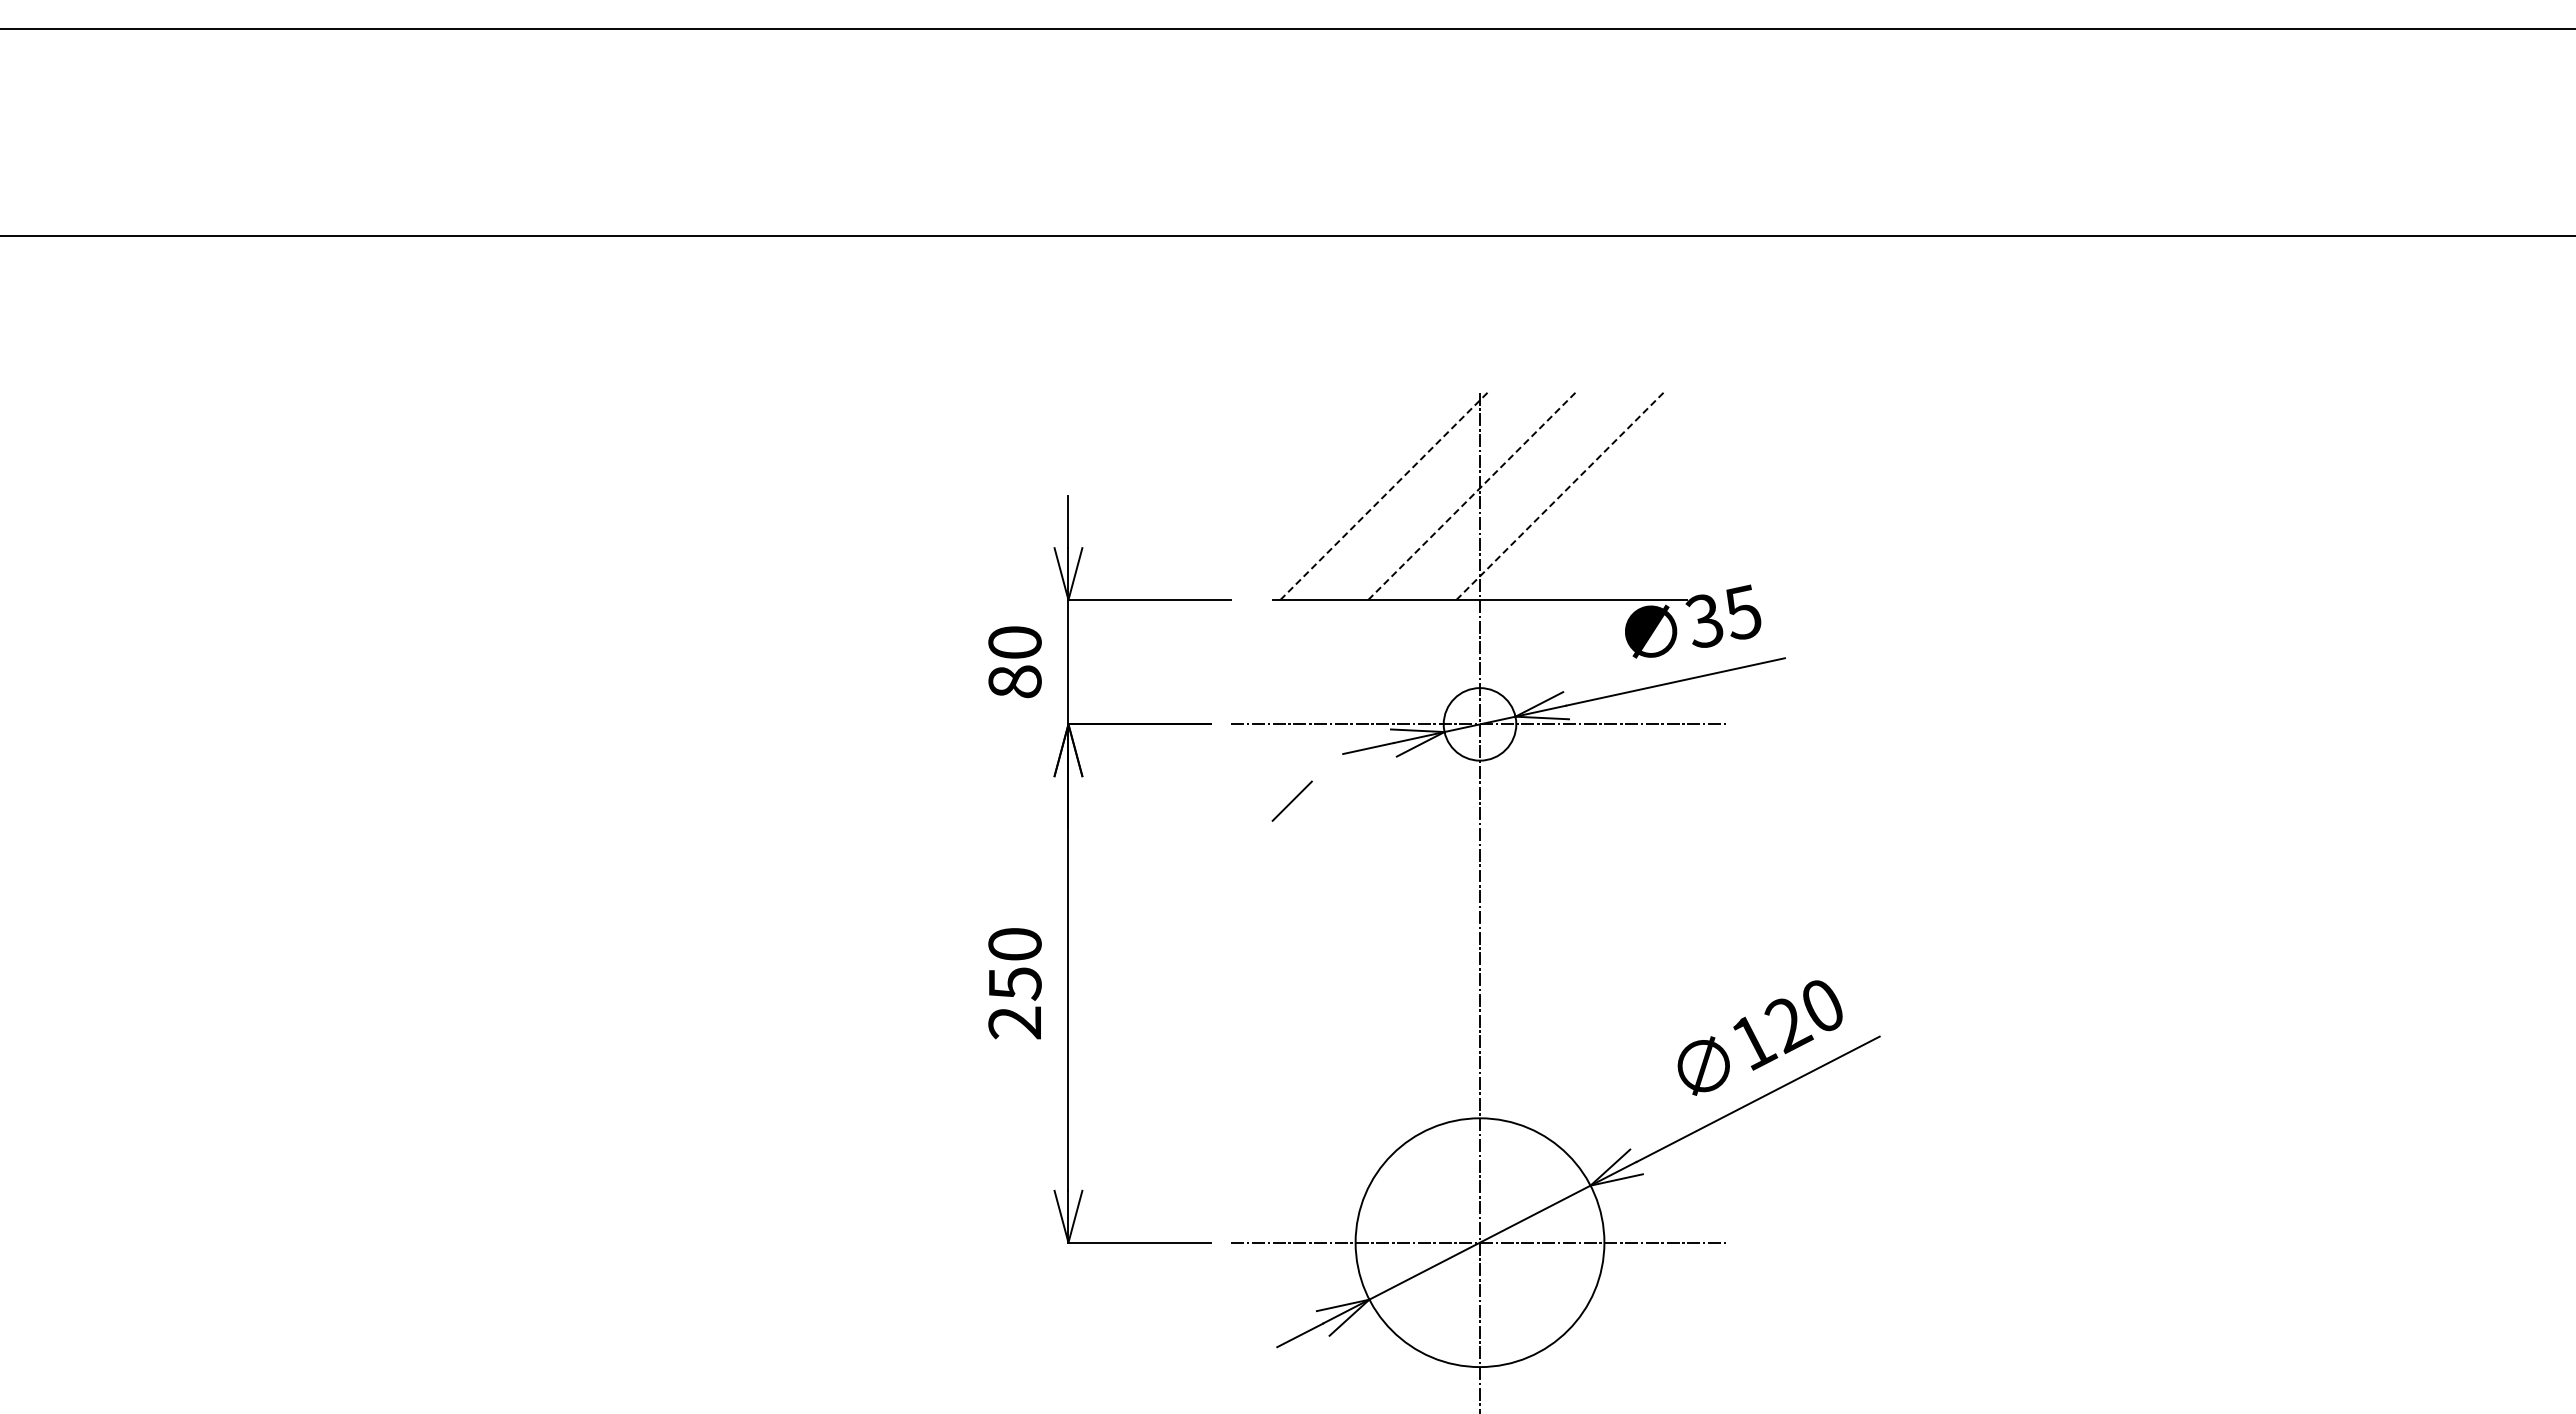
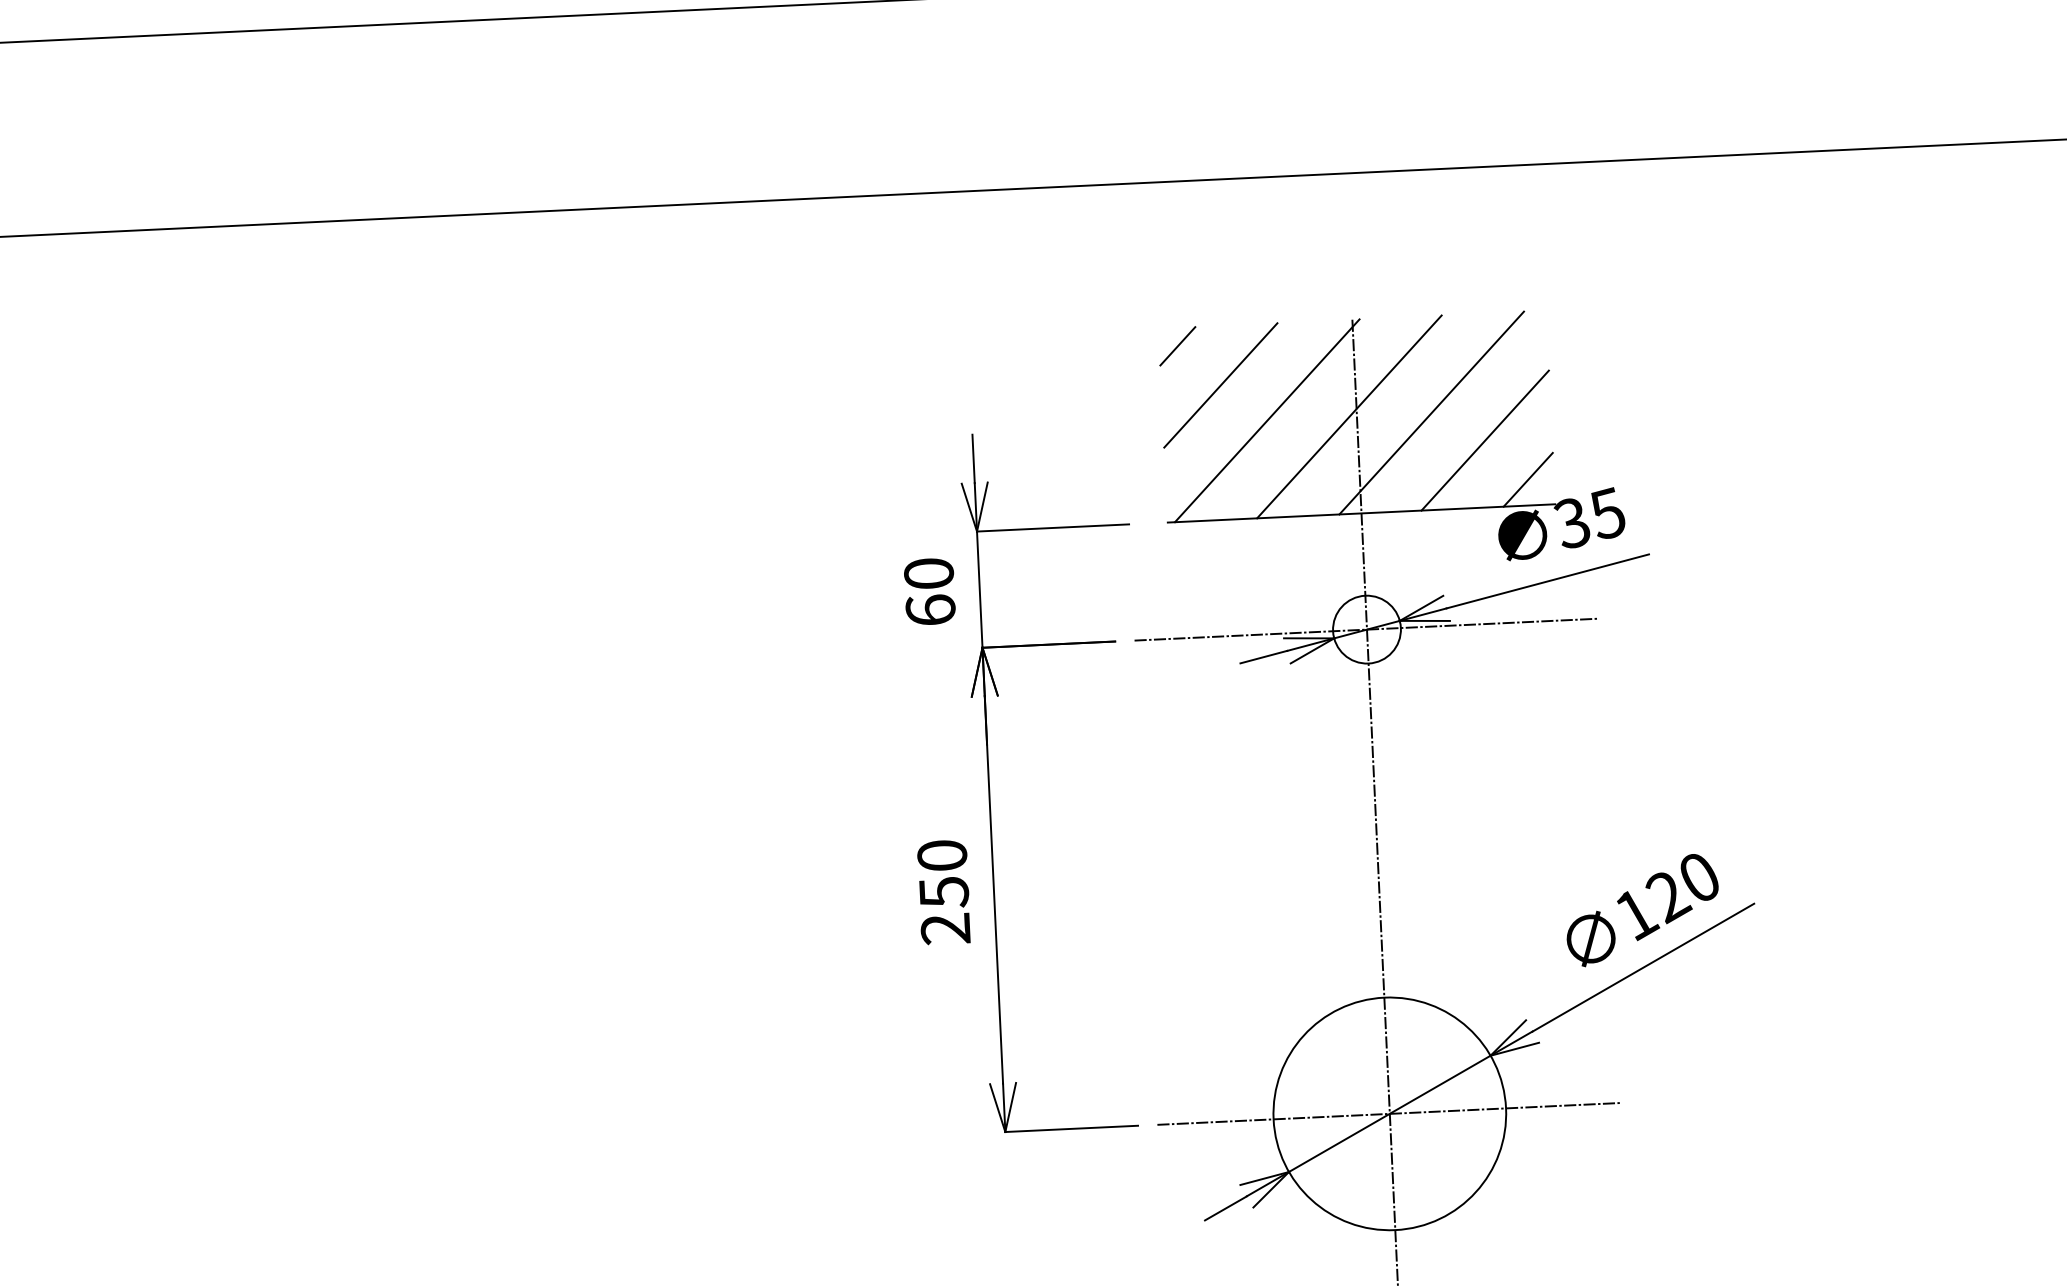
line: (1335, 455) -> (1220, 384), added
line: (1384, 496) -> (1267, 420), dashed -> solid
line: (1471, 496) -> (1348, 417), dashed -> solid
line: (1560, 496) -> (1432, 413), dashed -> solid
line: (1615, 527) -> (1484, 439), added
line: (1659, 572) -> (1527, 479), added
text: (1014, 681) -> (930, 610), 80 -> 60
line: (1291, 800) -> (1177, 345), moved

